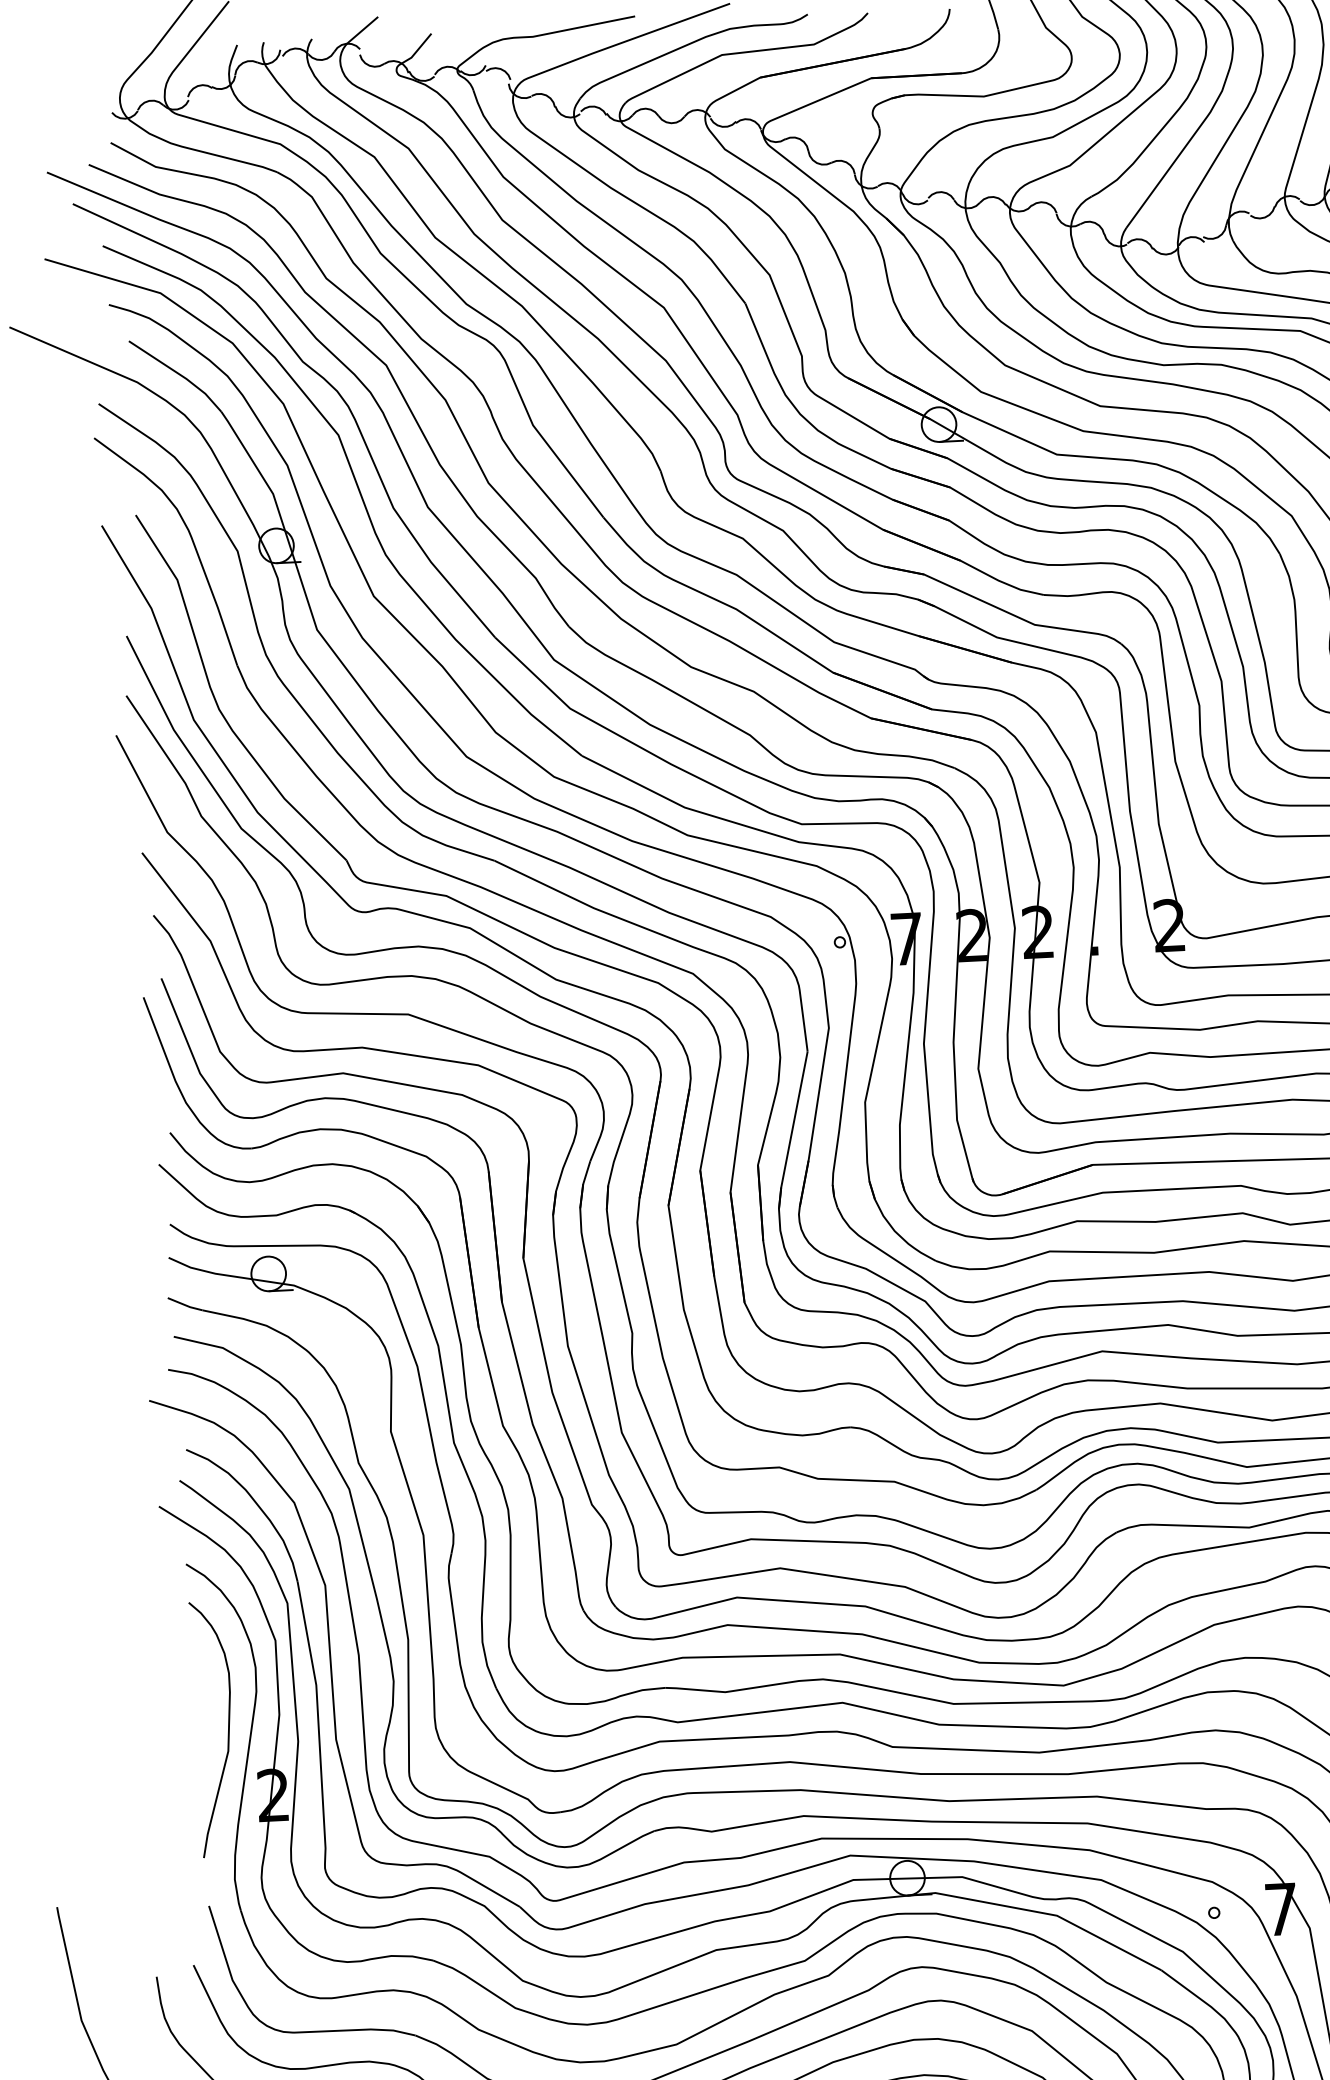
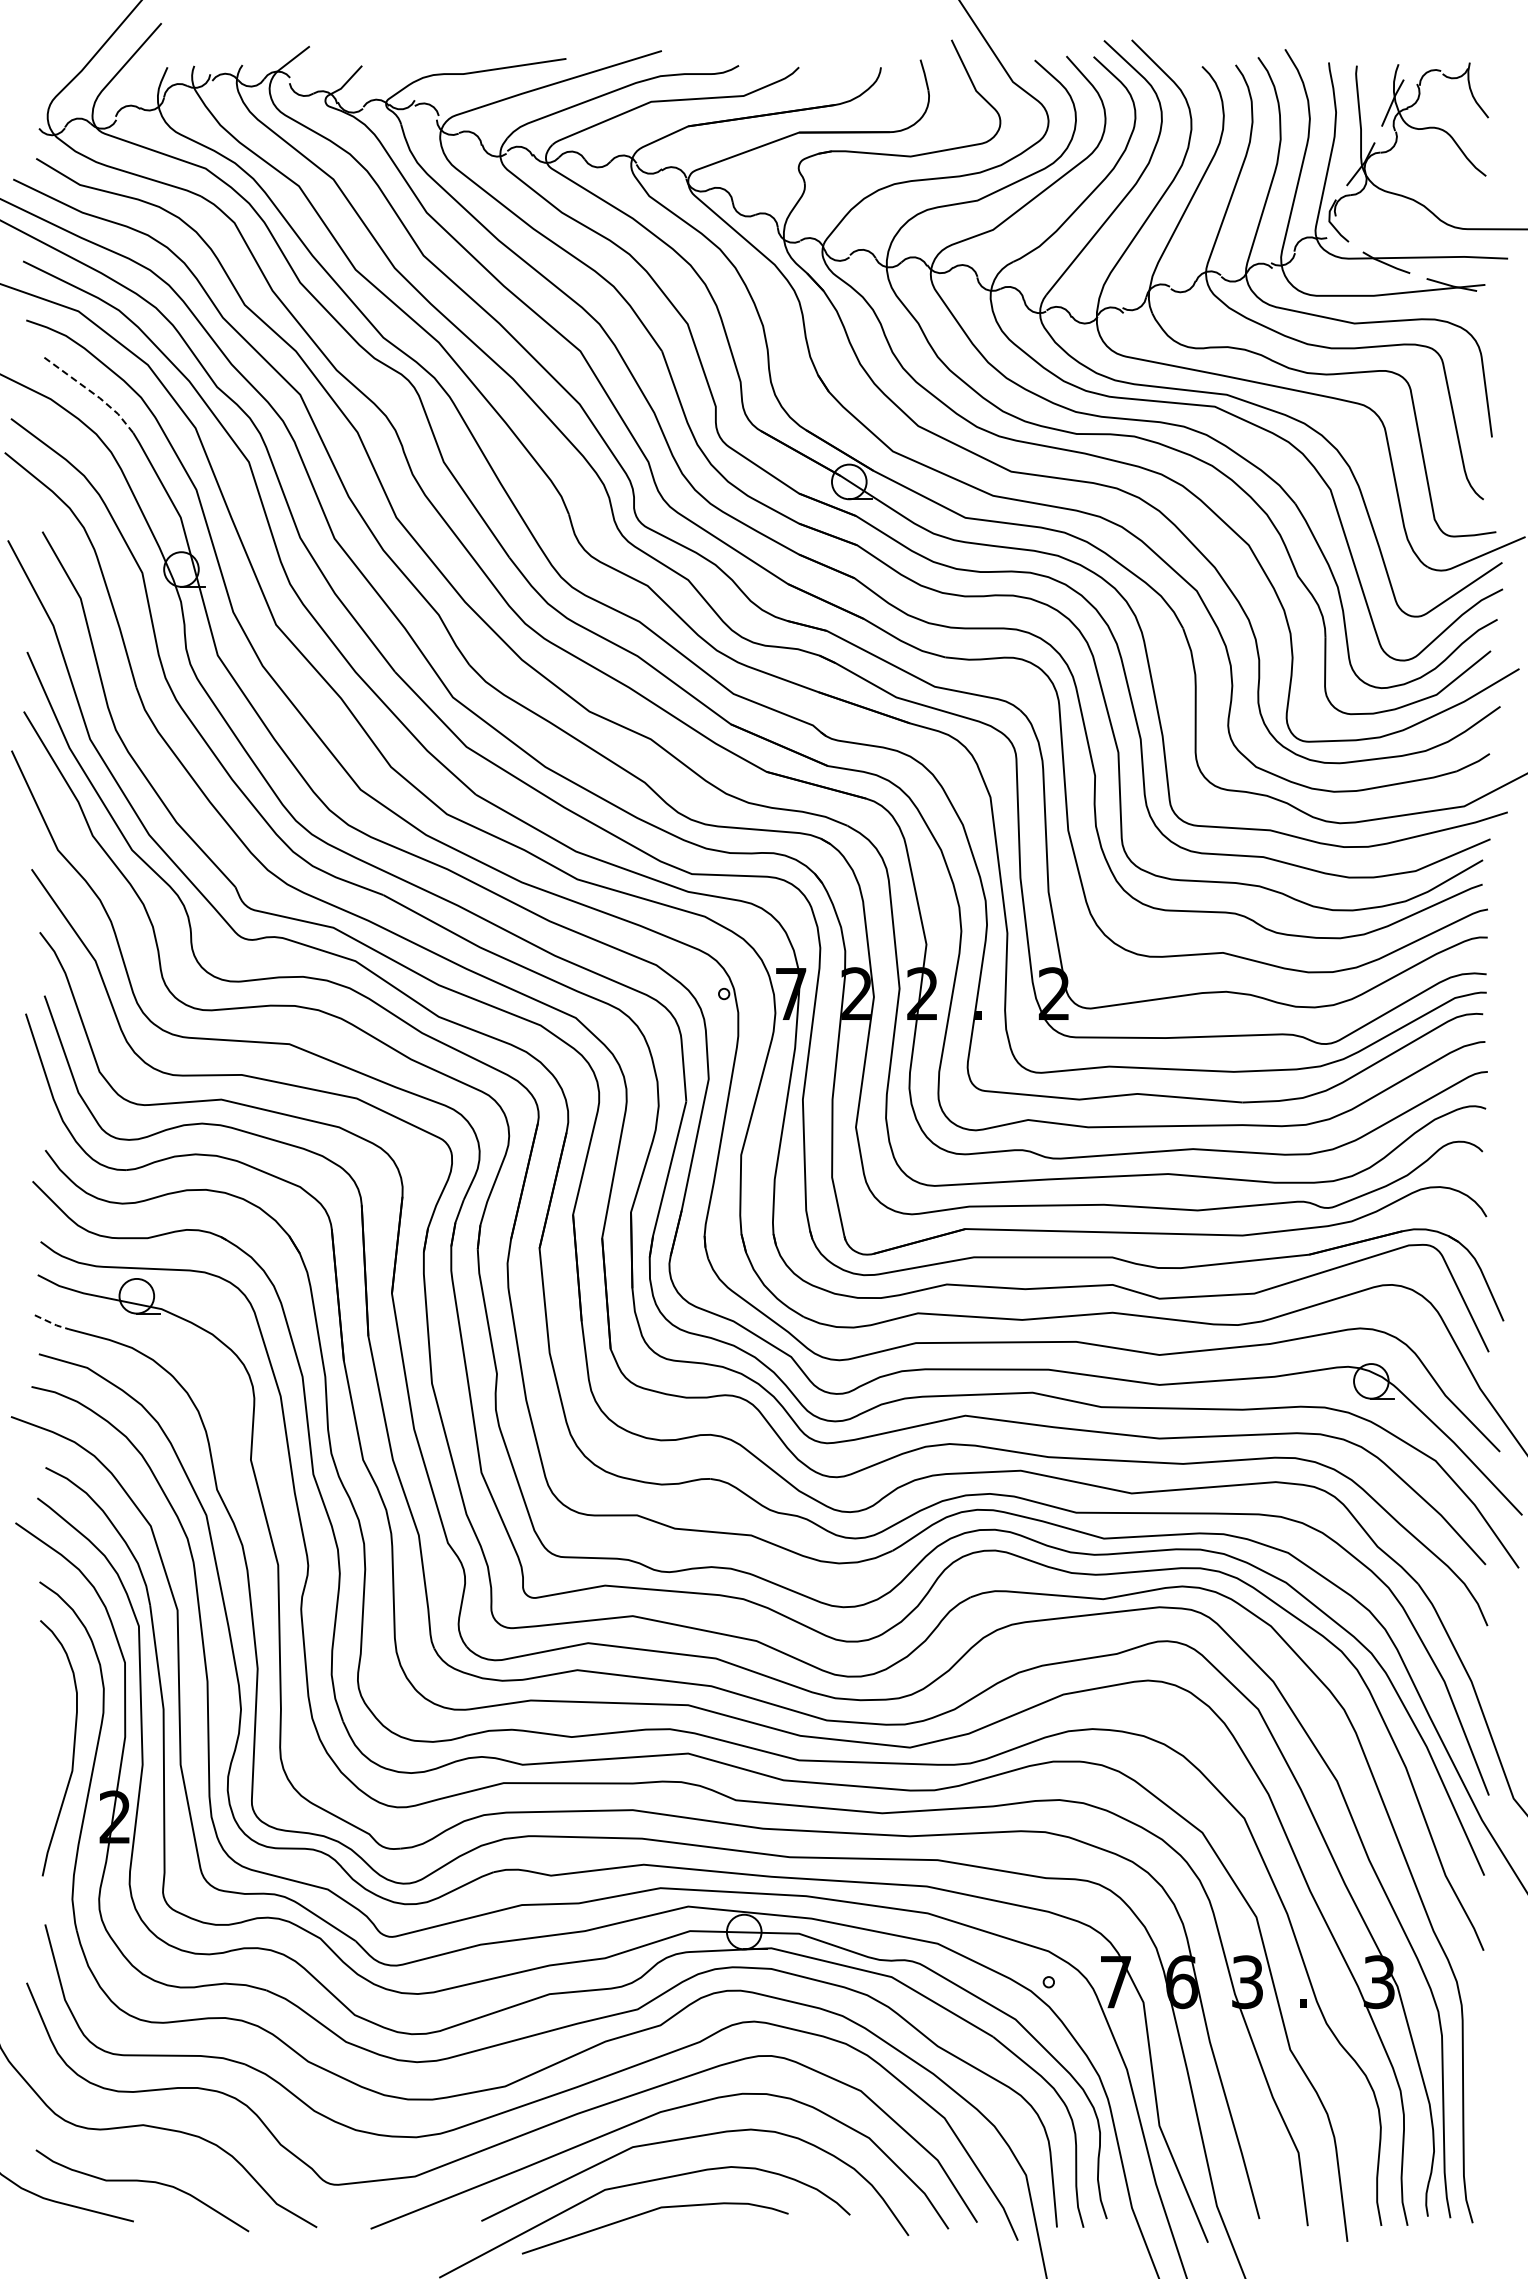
line: (179, 374) -> (93, 393), solid -> dashed
line: (185, 1305) -> (52, 1323), solid -> dashed

